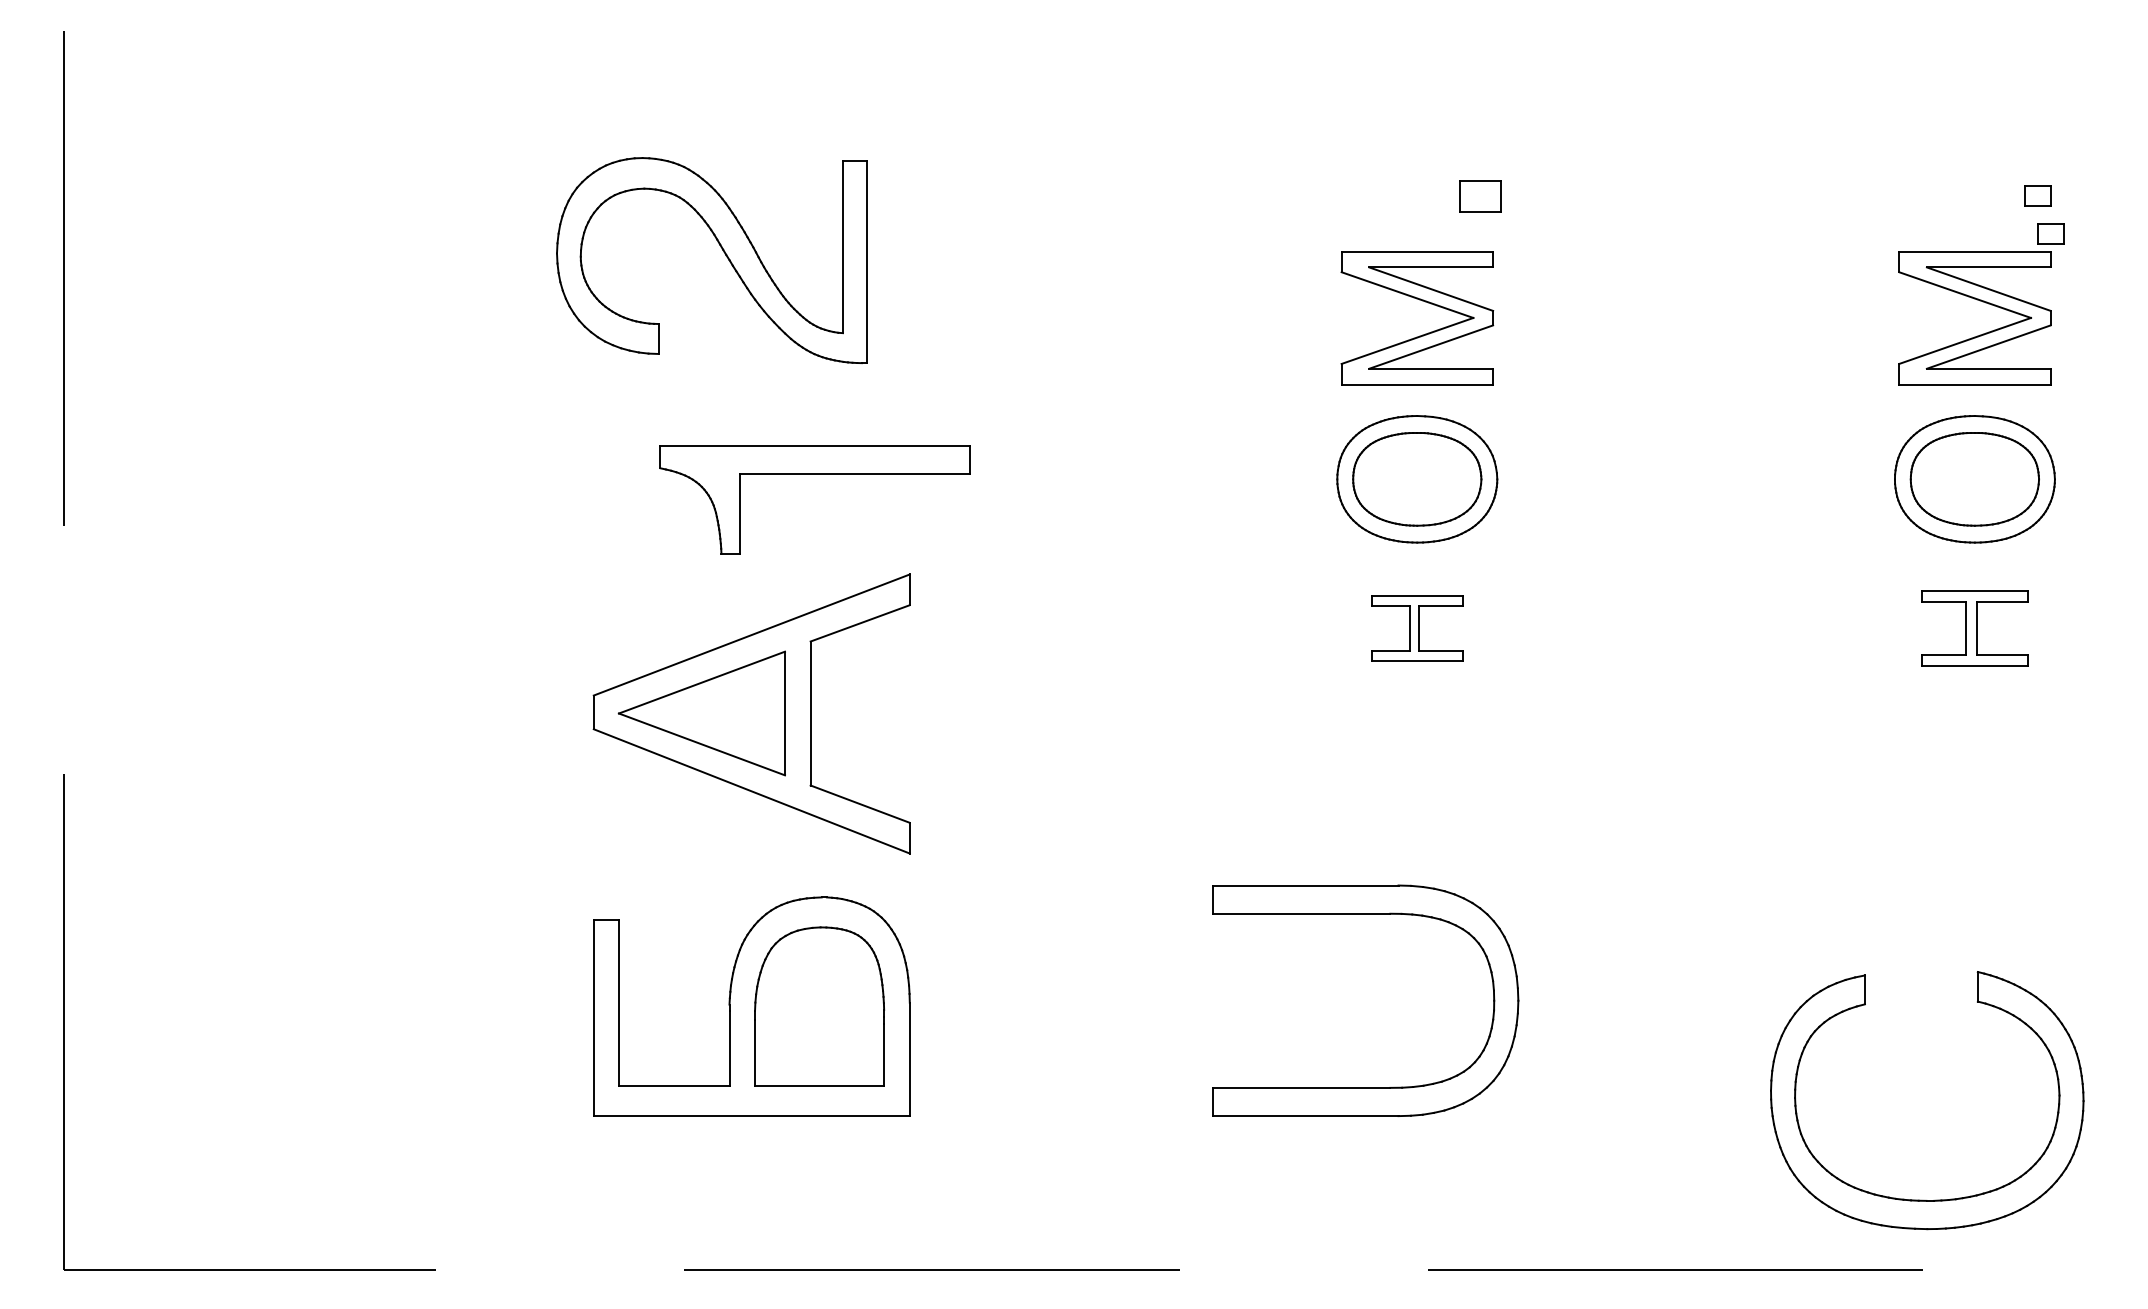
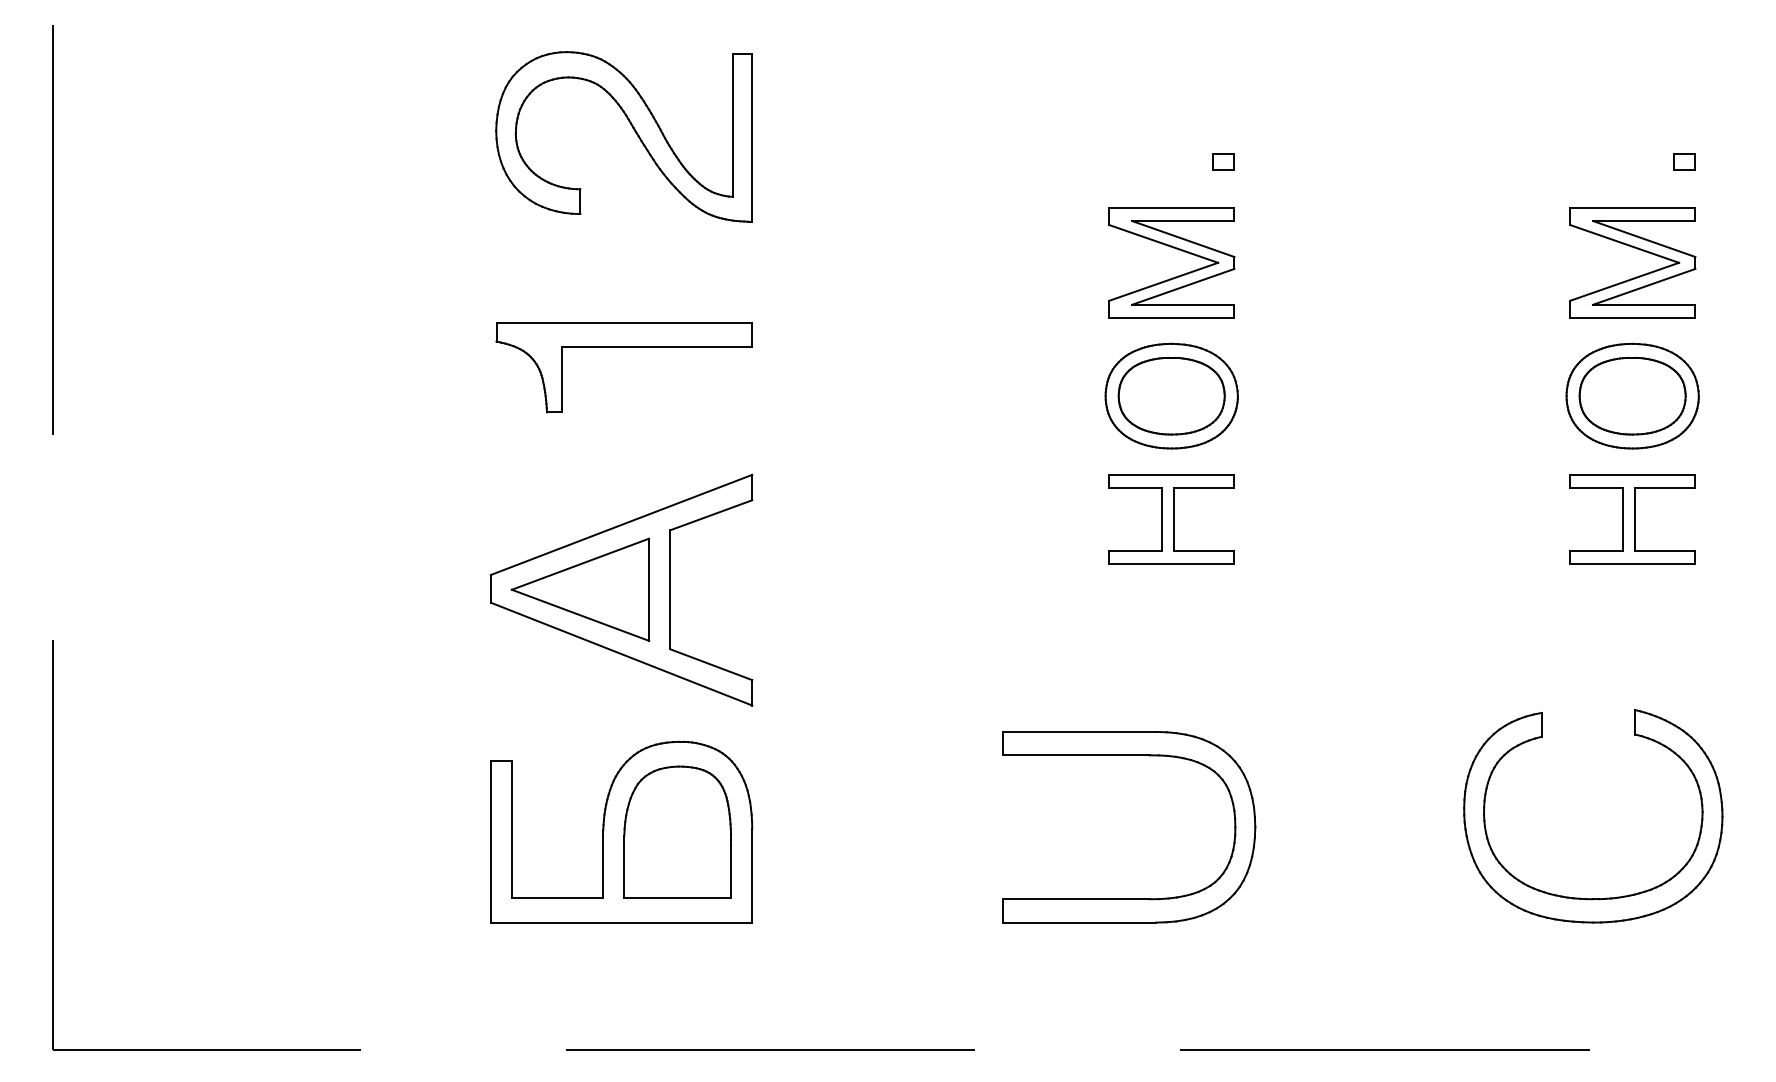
part: (1479, 195) -> (1223, 161), size x0.62
part: (2050, 233) -> (1695, 193), removed
part: (724, 254) -> (634, 131), moved
part: (814, 474) -> (623, 346), moved
part: (1417, 628) -> (1171, 519), size x1.67
part: (1974, 628) -> (1632, 519), size x1.43
part: (1923, 1199) -> (1590, 898), moved

